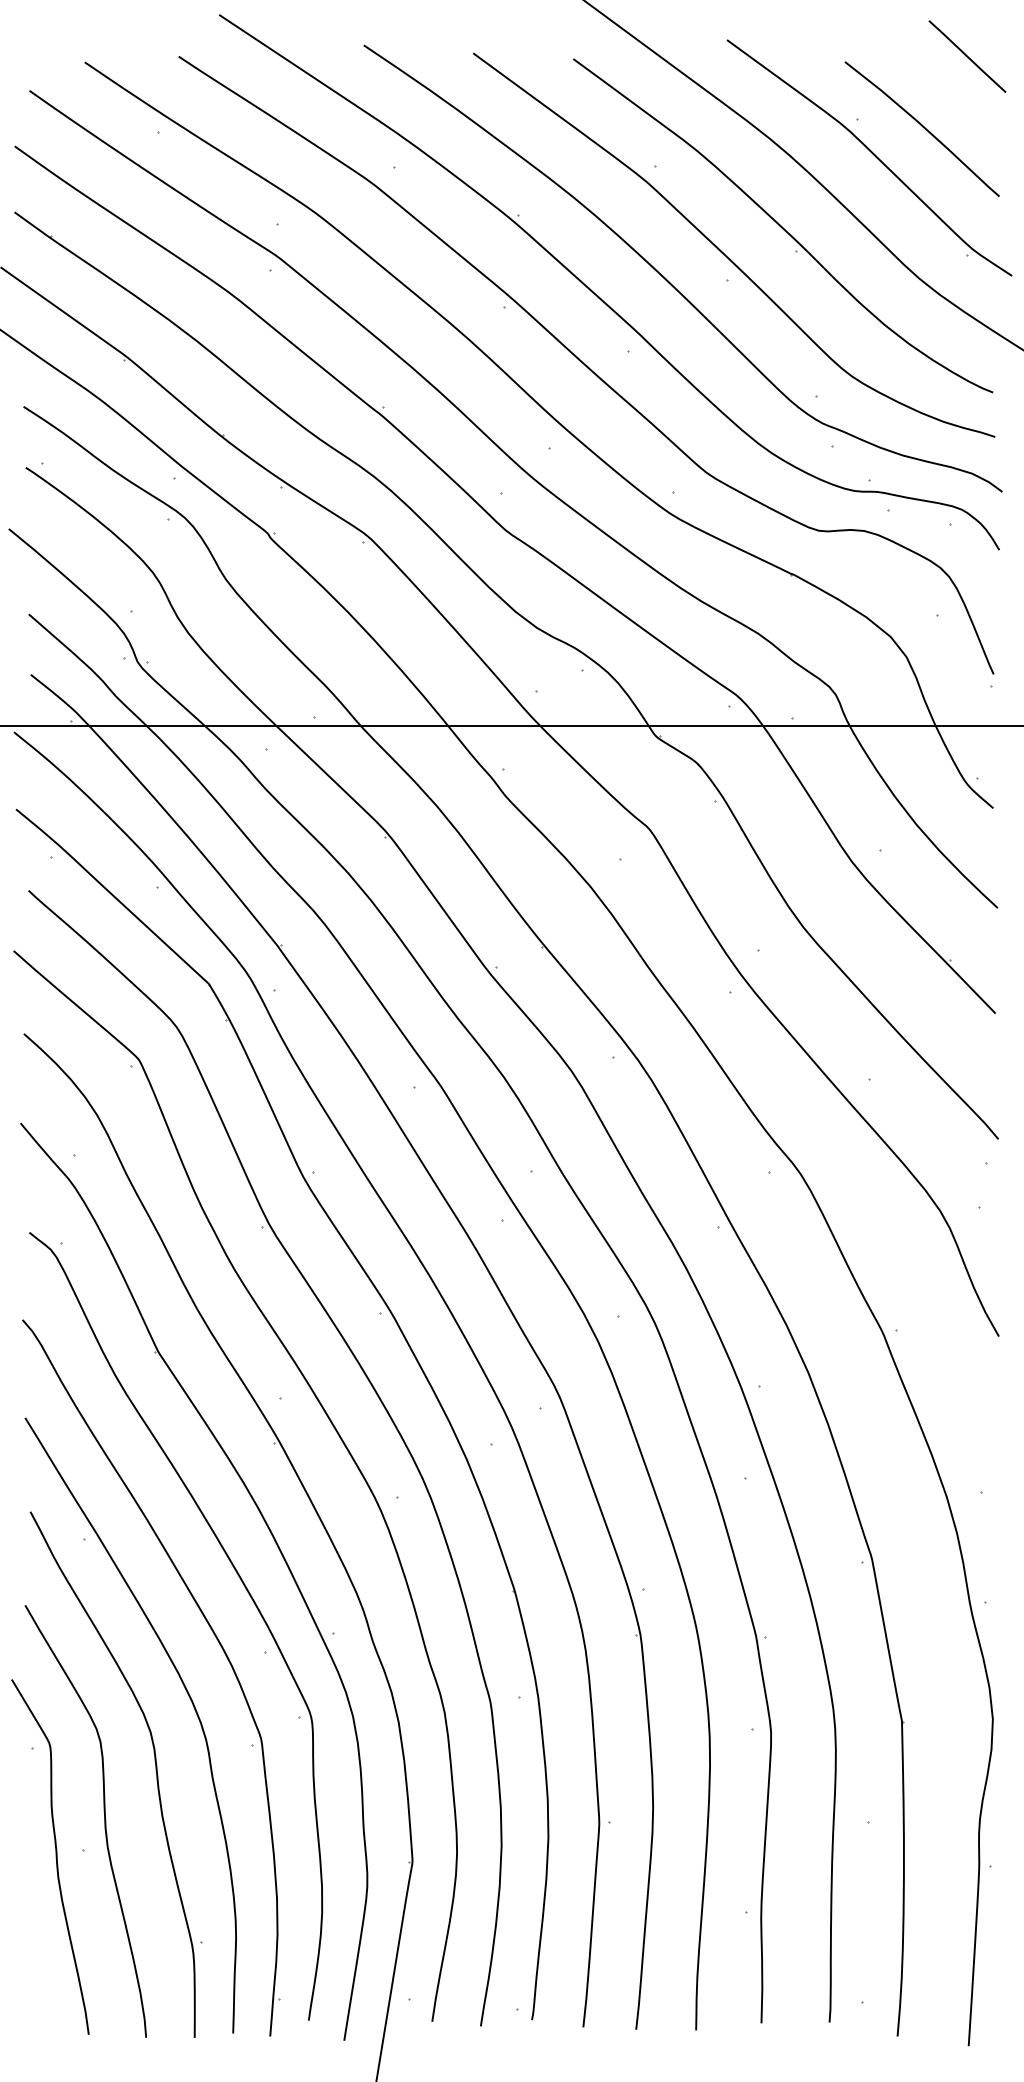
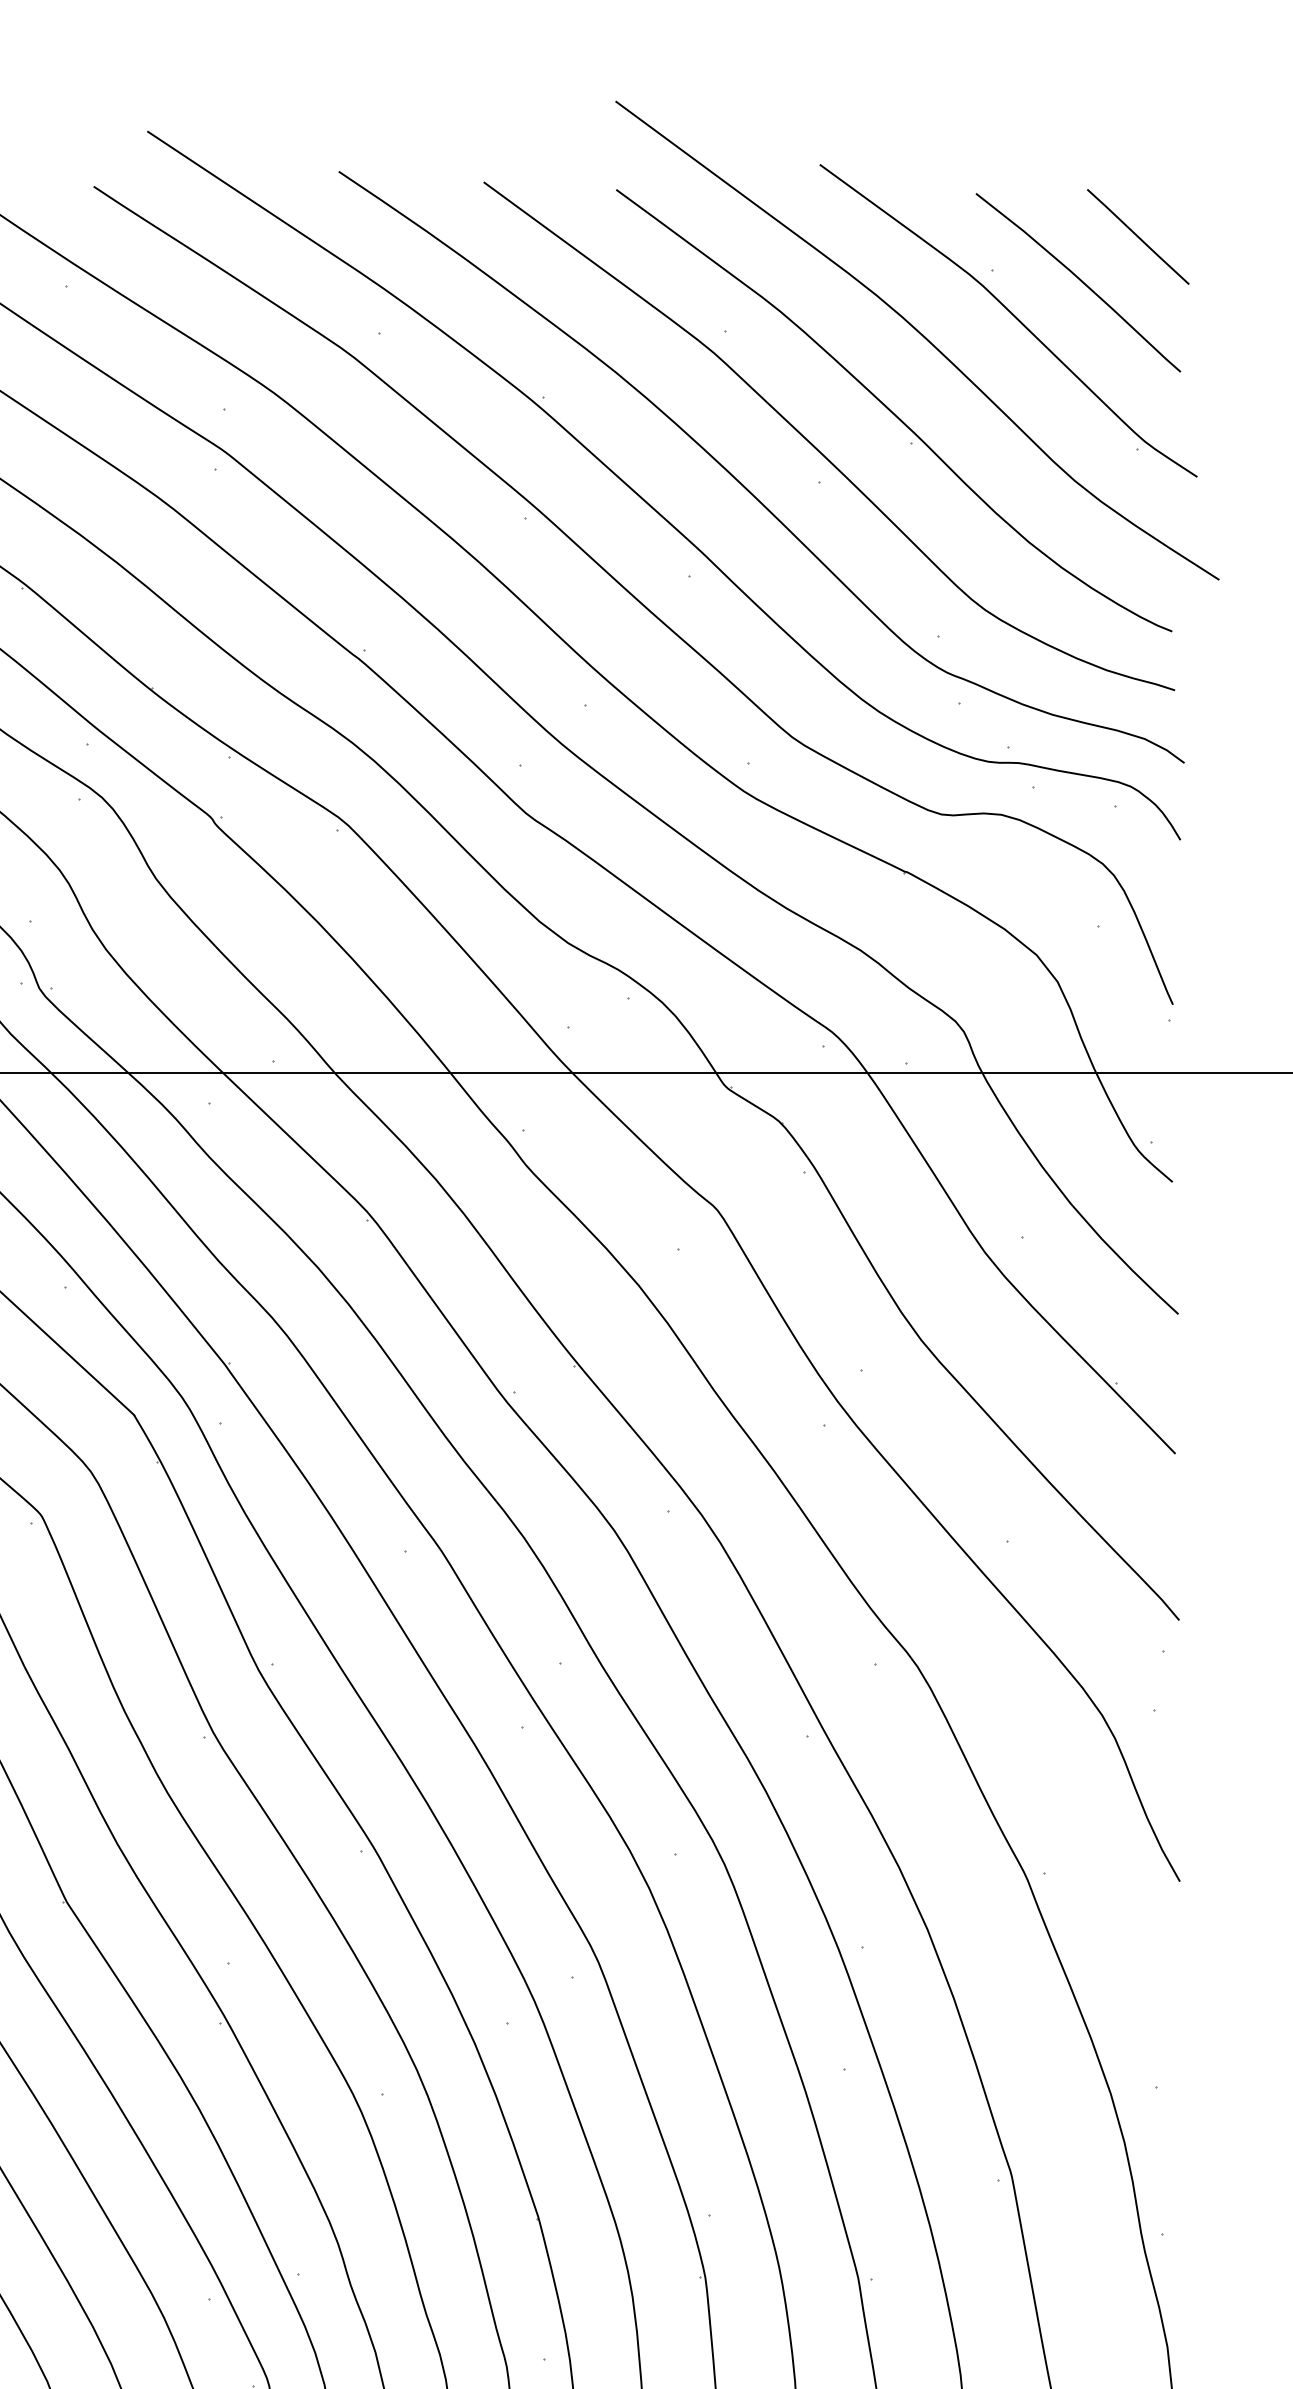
line: (967, 56) -> (1138, 236), moved

